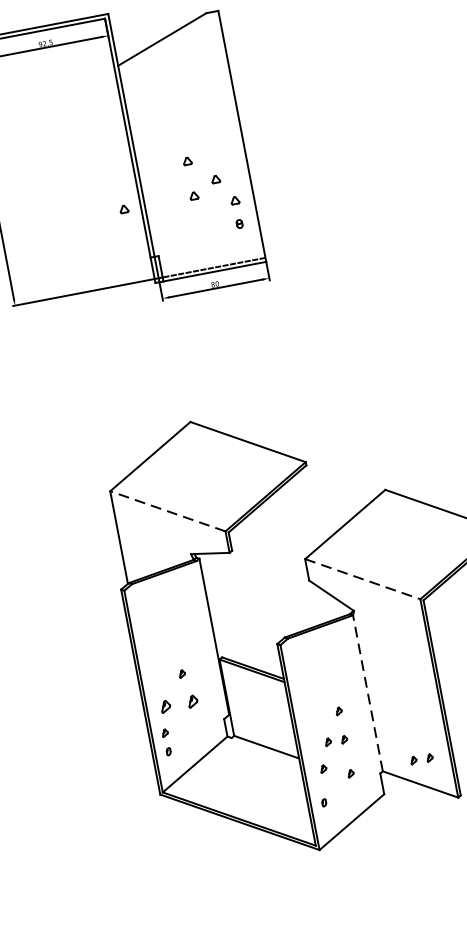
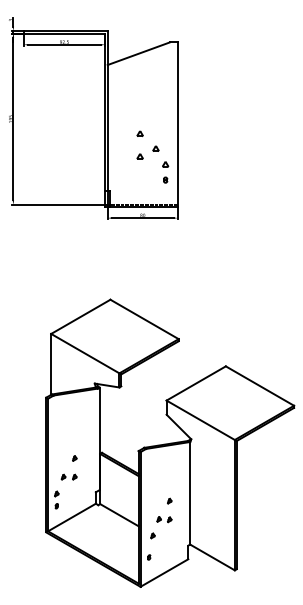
part: (123, 209) -> (93, 156), removed
line: (166, 511) -> (84, 353), dashed -> solid
line: (364, 579) -> (201, 420), dashed -> solid
line: (368, 692) -> (190, 492), dashed -> solid
part: (177, 703) -> (68, 476), size x0.62
part: (421, 759) -> (216, 541), removed
part: (350, 772) -> (169, 541), removed

